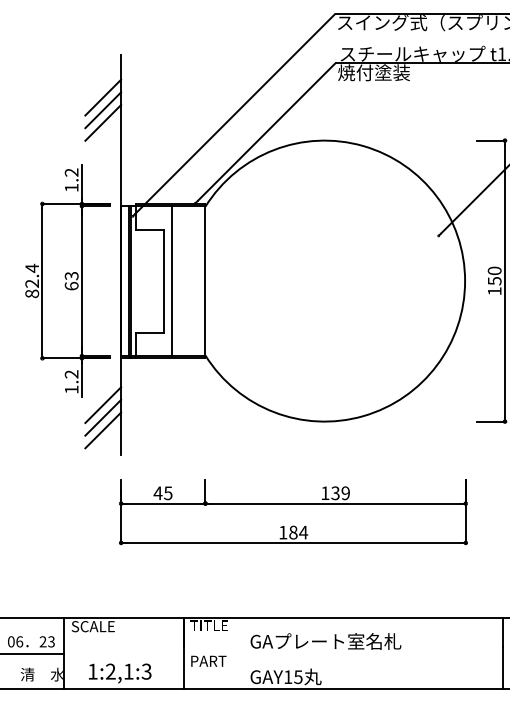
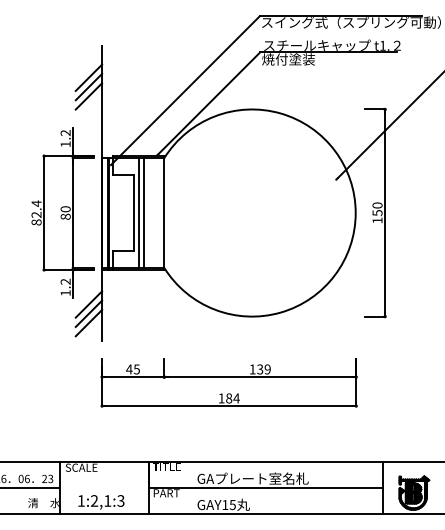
text: (71, 280) -> (65, 212), 63 -> 80
line: (177, 280) -> (143, 212), added
line: (342, 653) -> (265, 487), added

